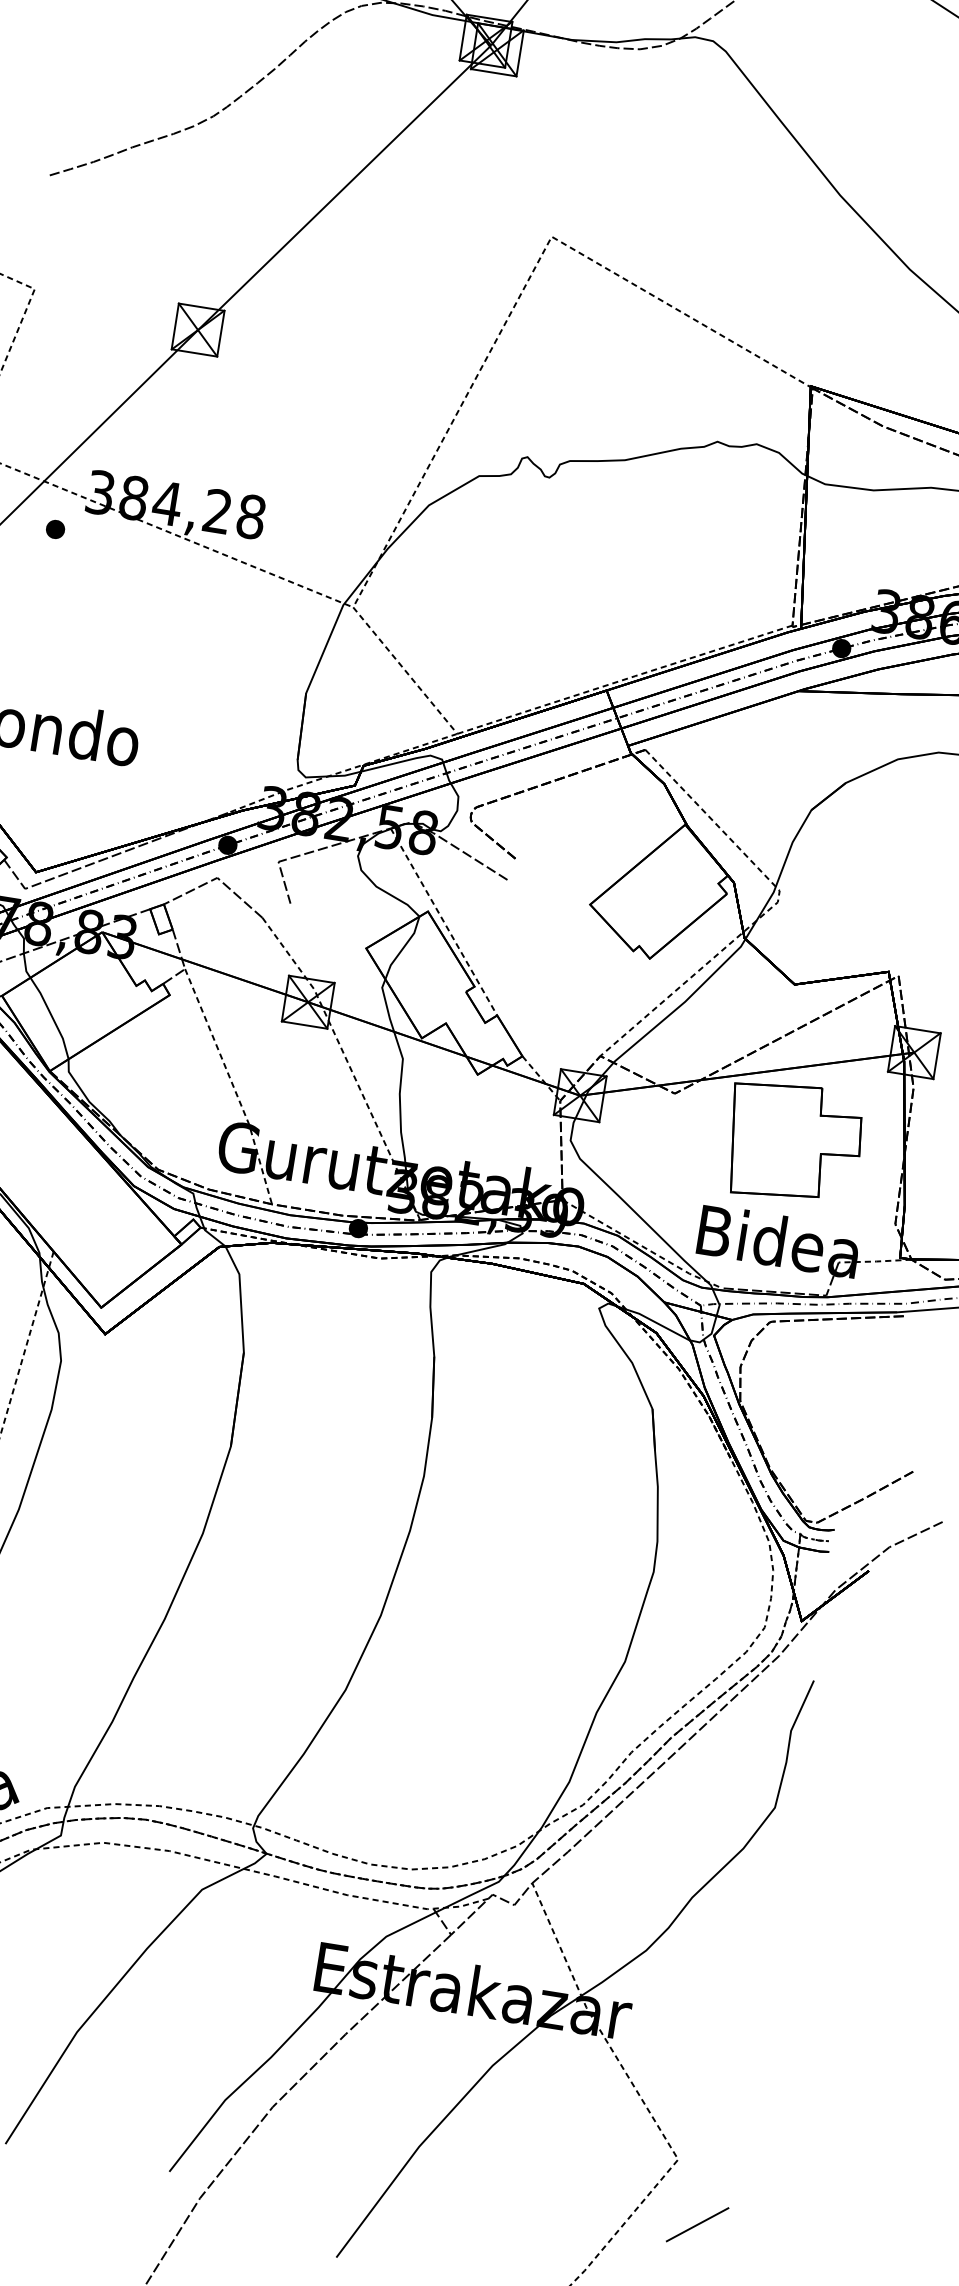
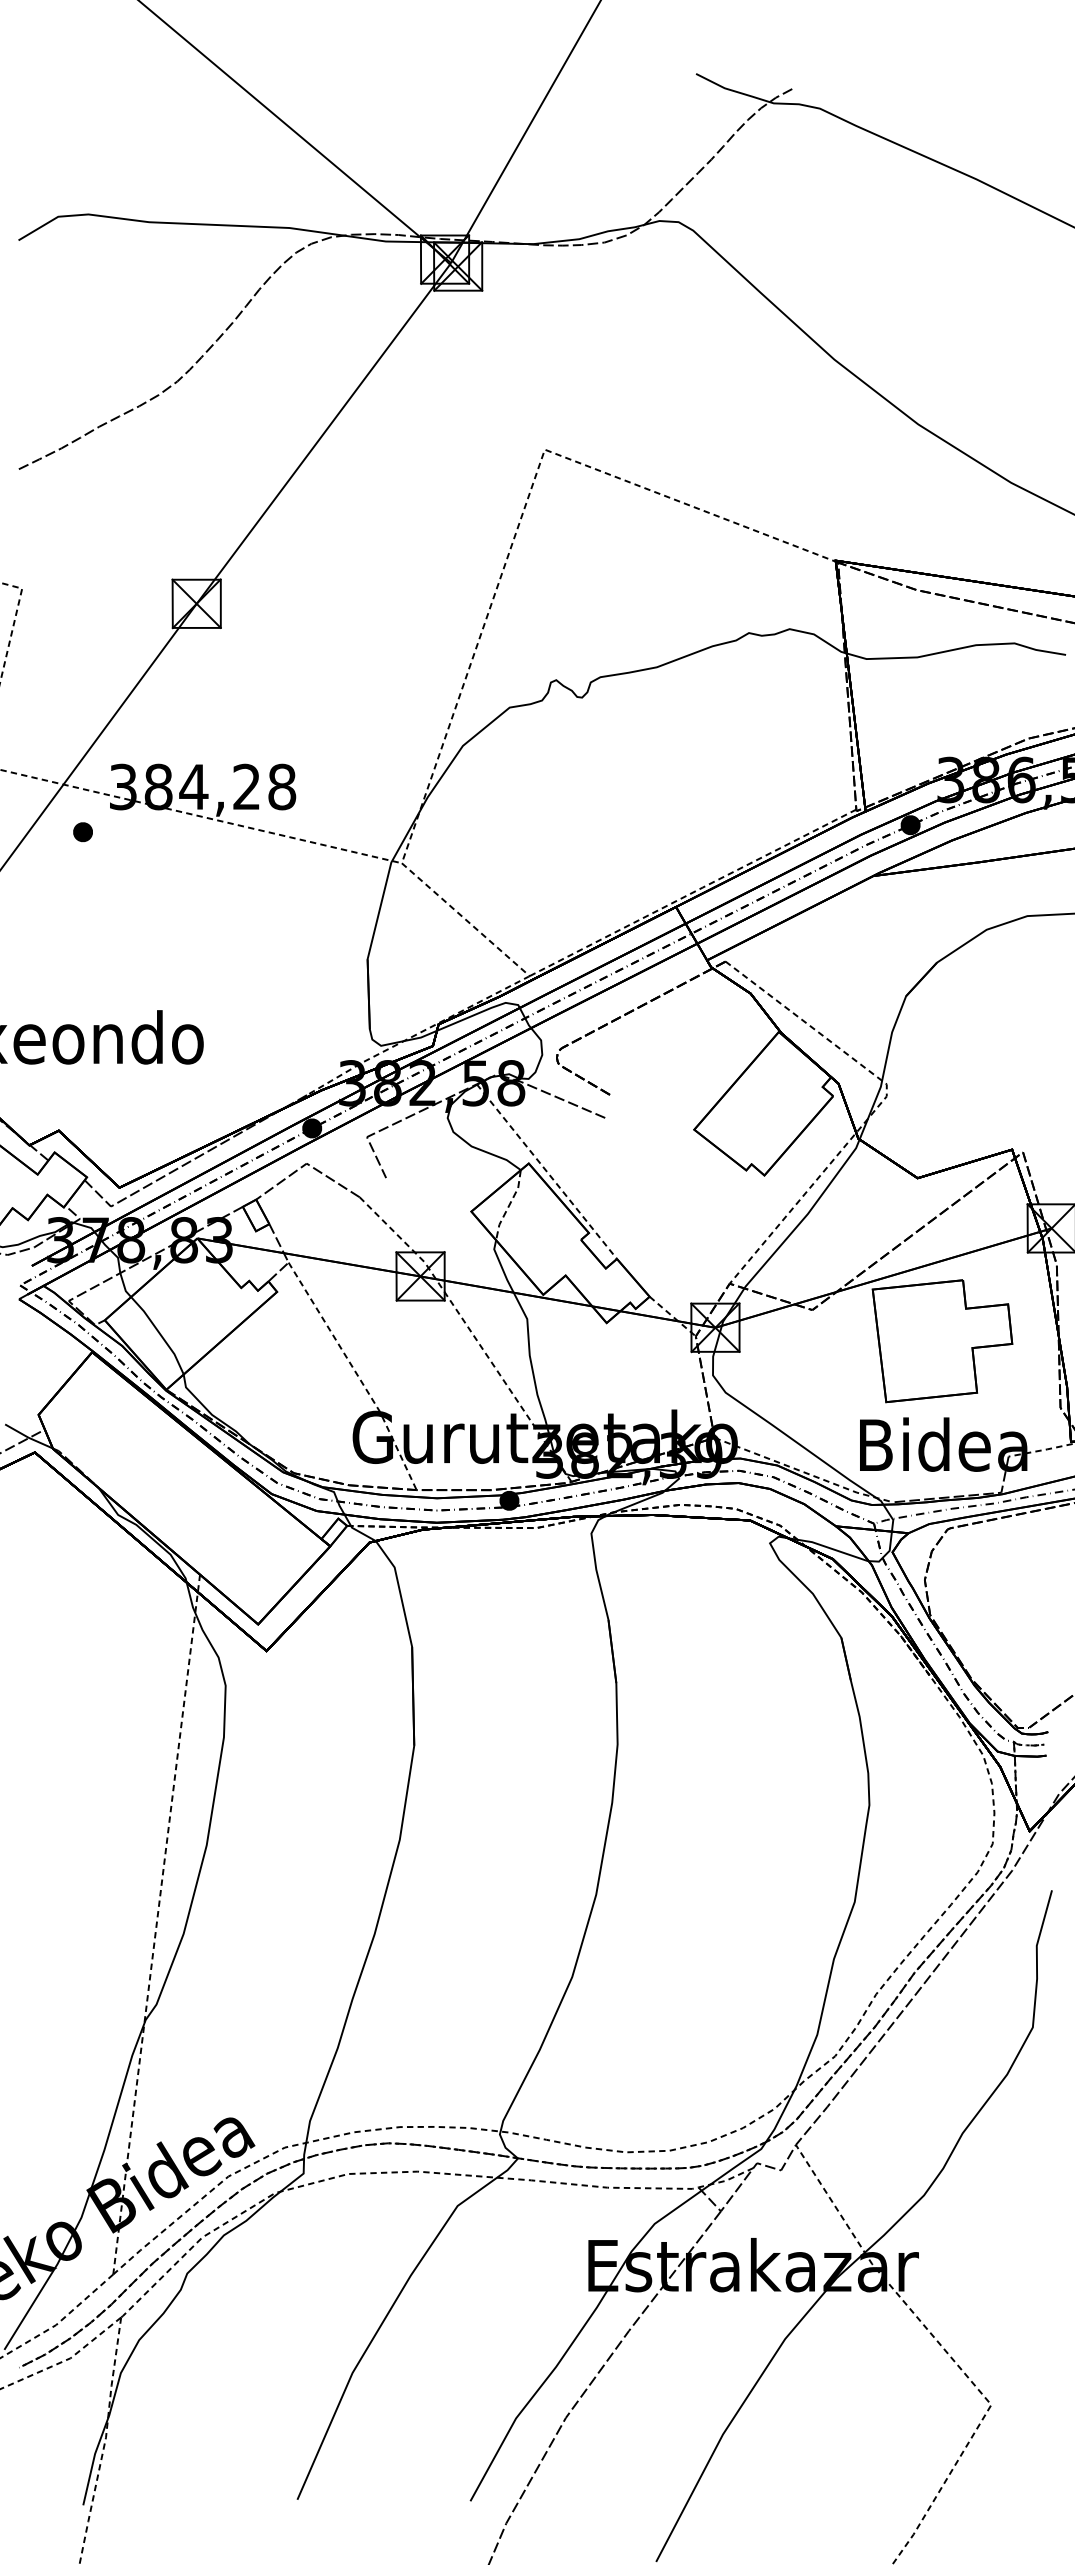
line: (403, 948) -> (509, 1205), solid -> dashed
line: (697, 2224) -> (1021, 2468), removed

